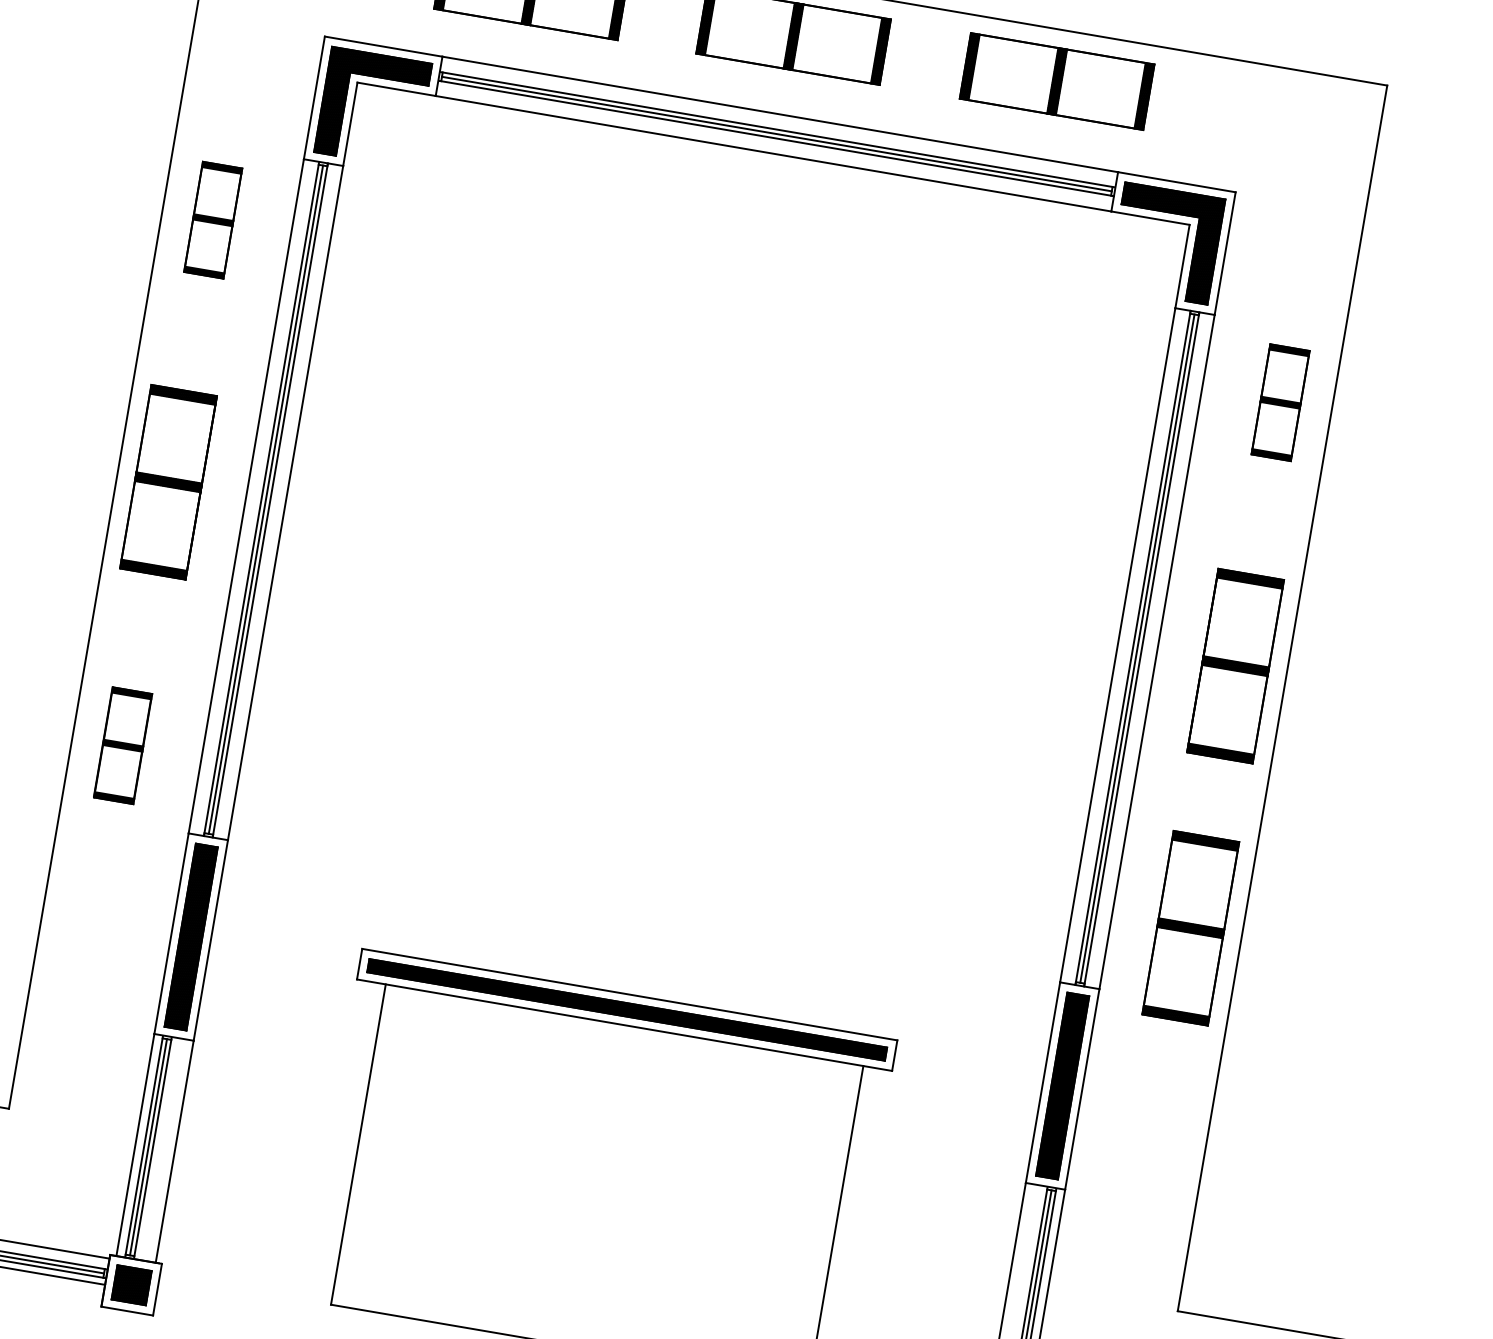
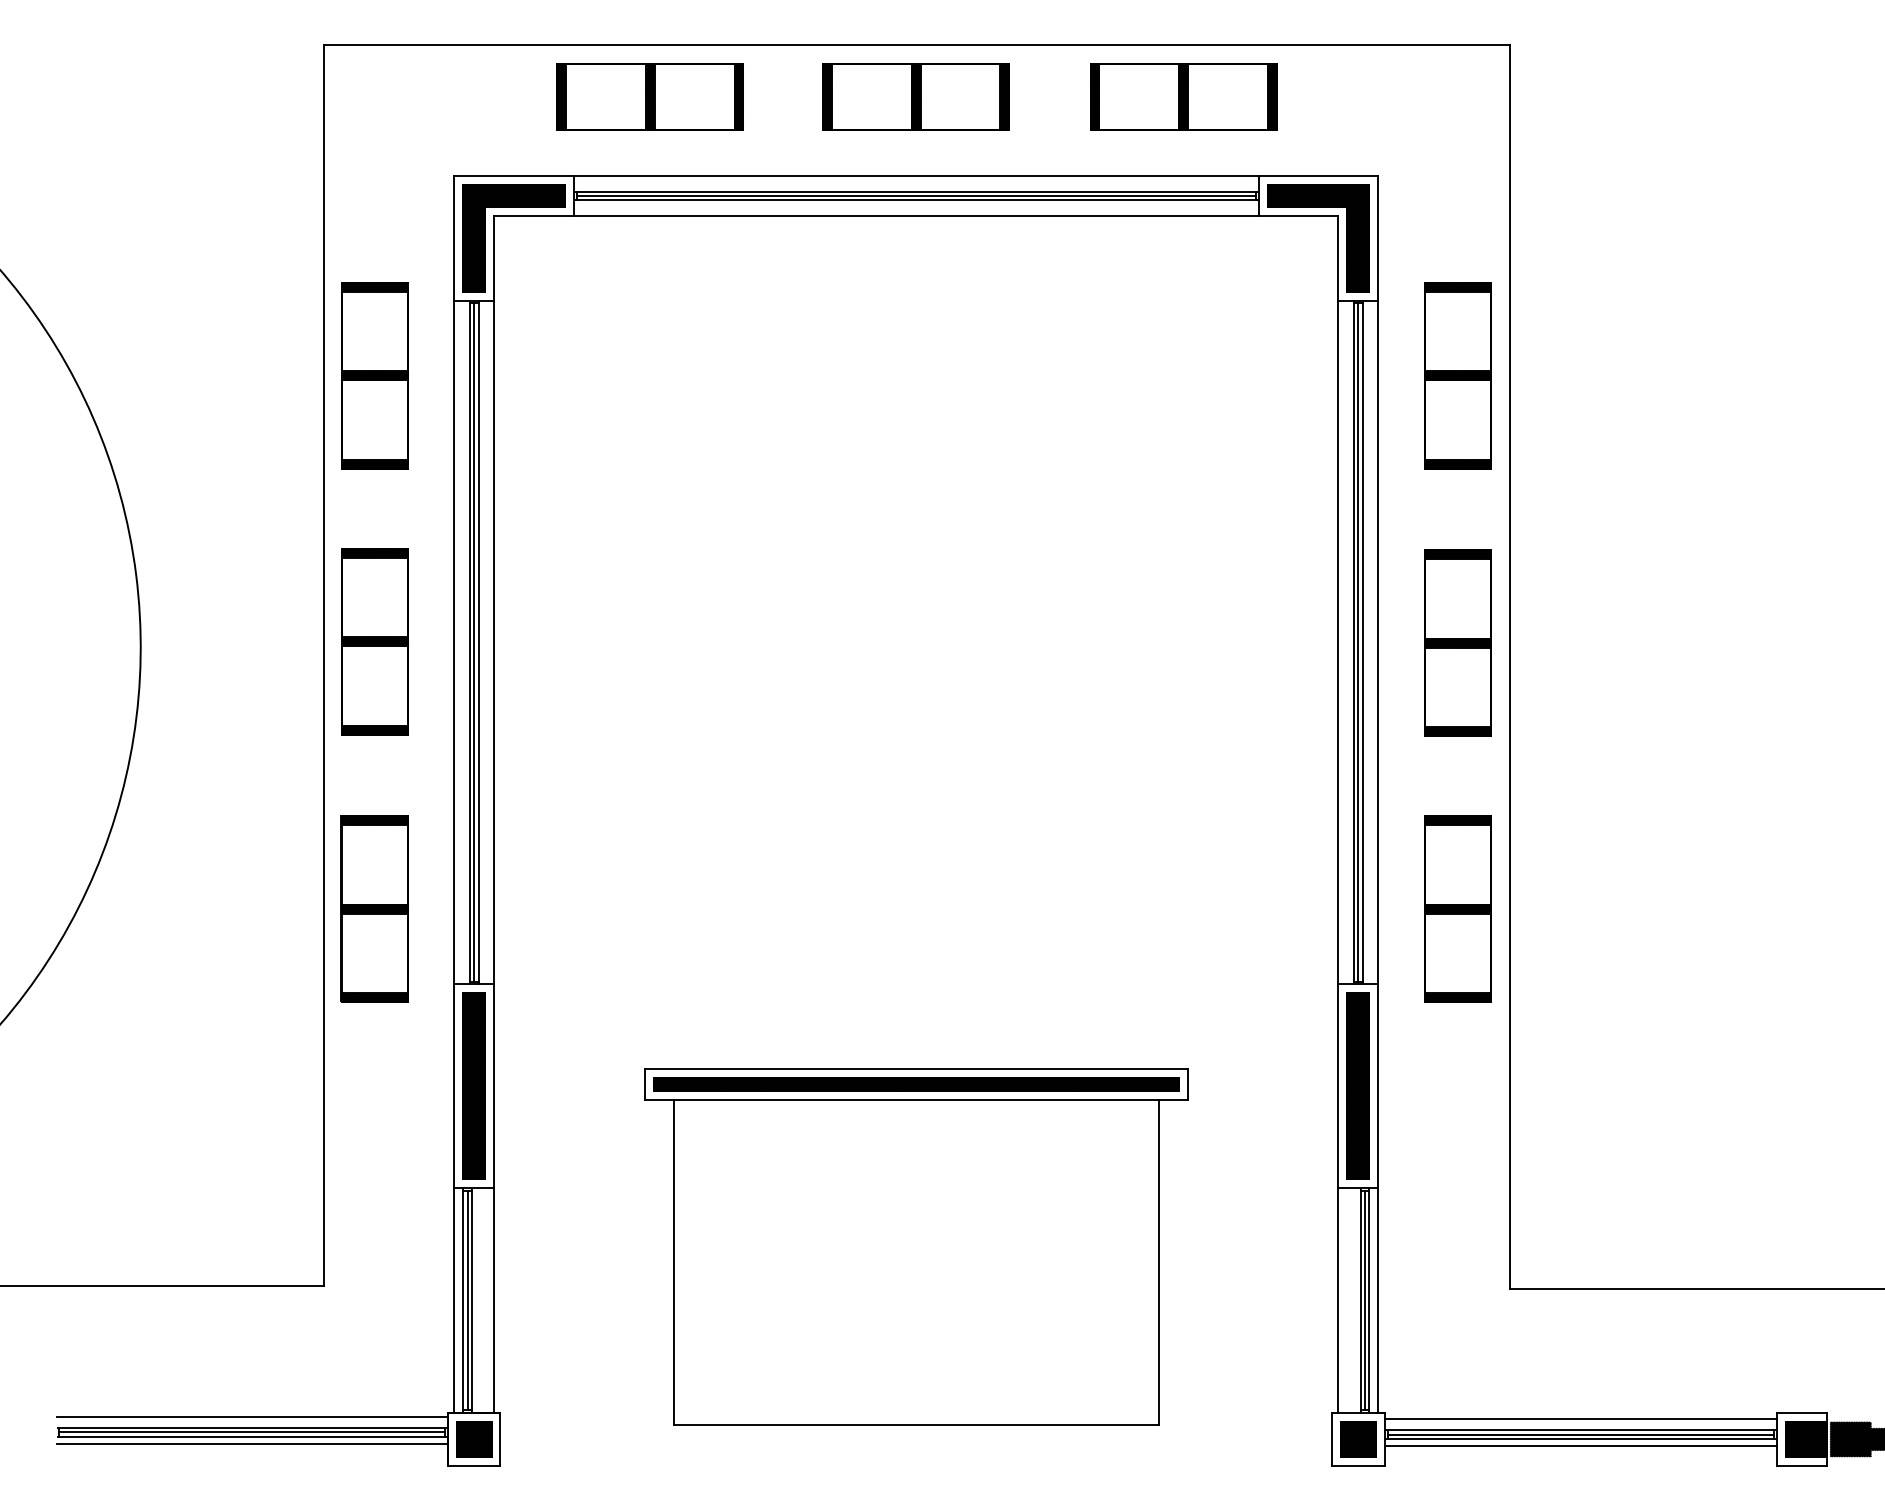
part: (212, 219) -> (374, 375), size x1.67
part: (1280, 402) -> (1457, 375), size x1.67
part: (122, 745) -> (374, 908), size x1.67

